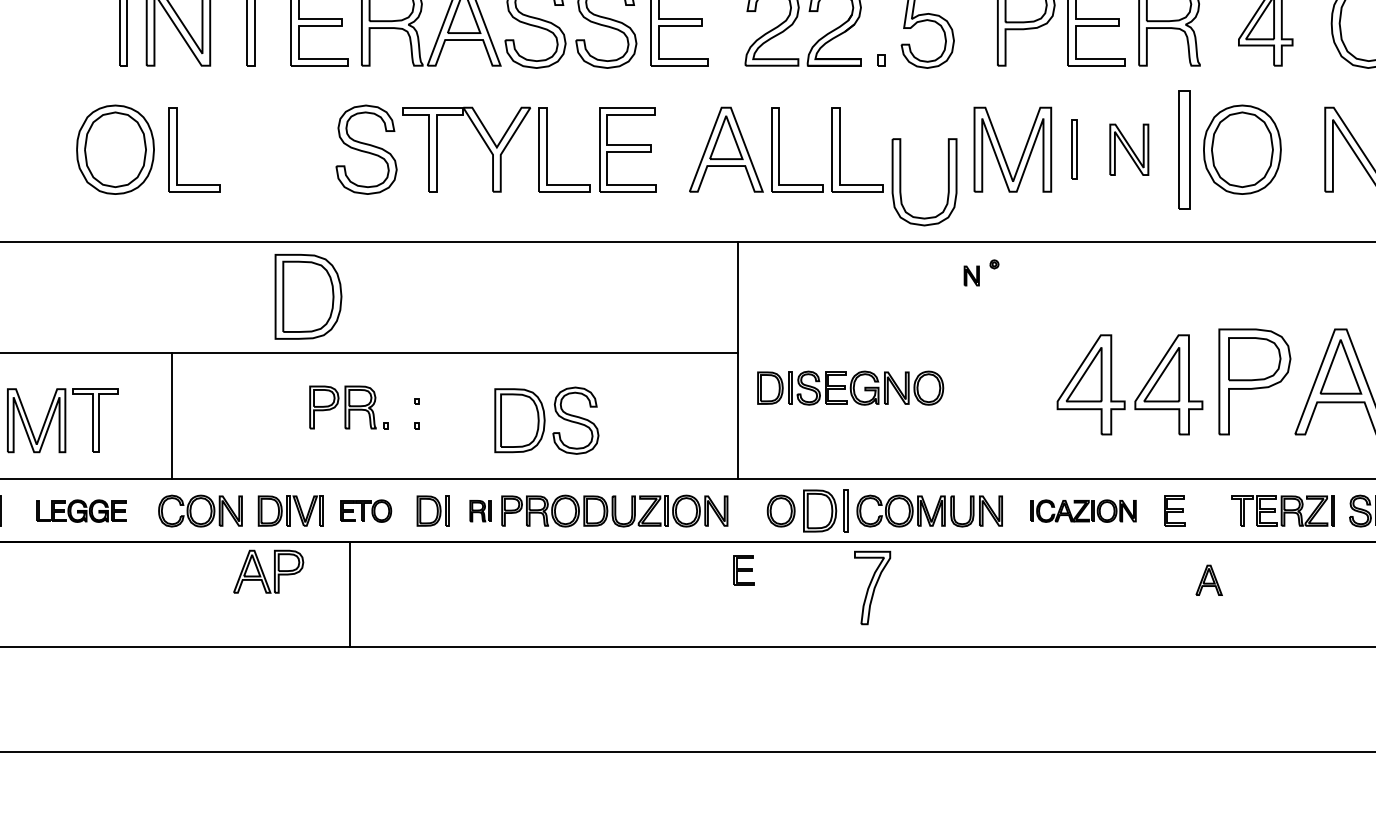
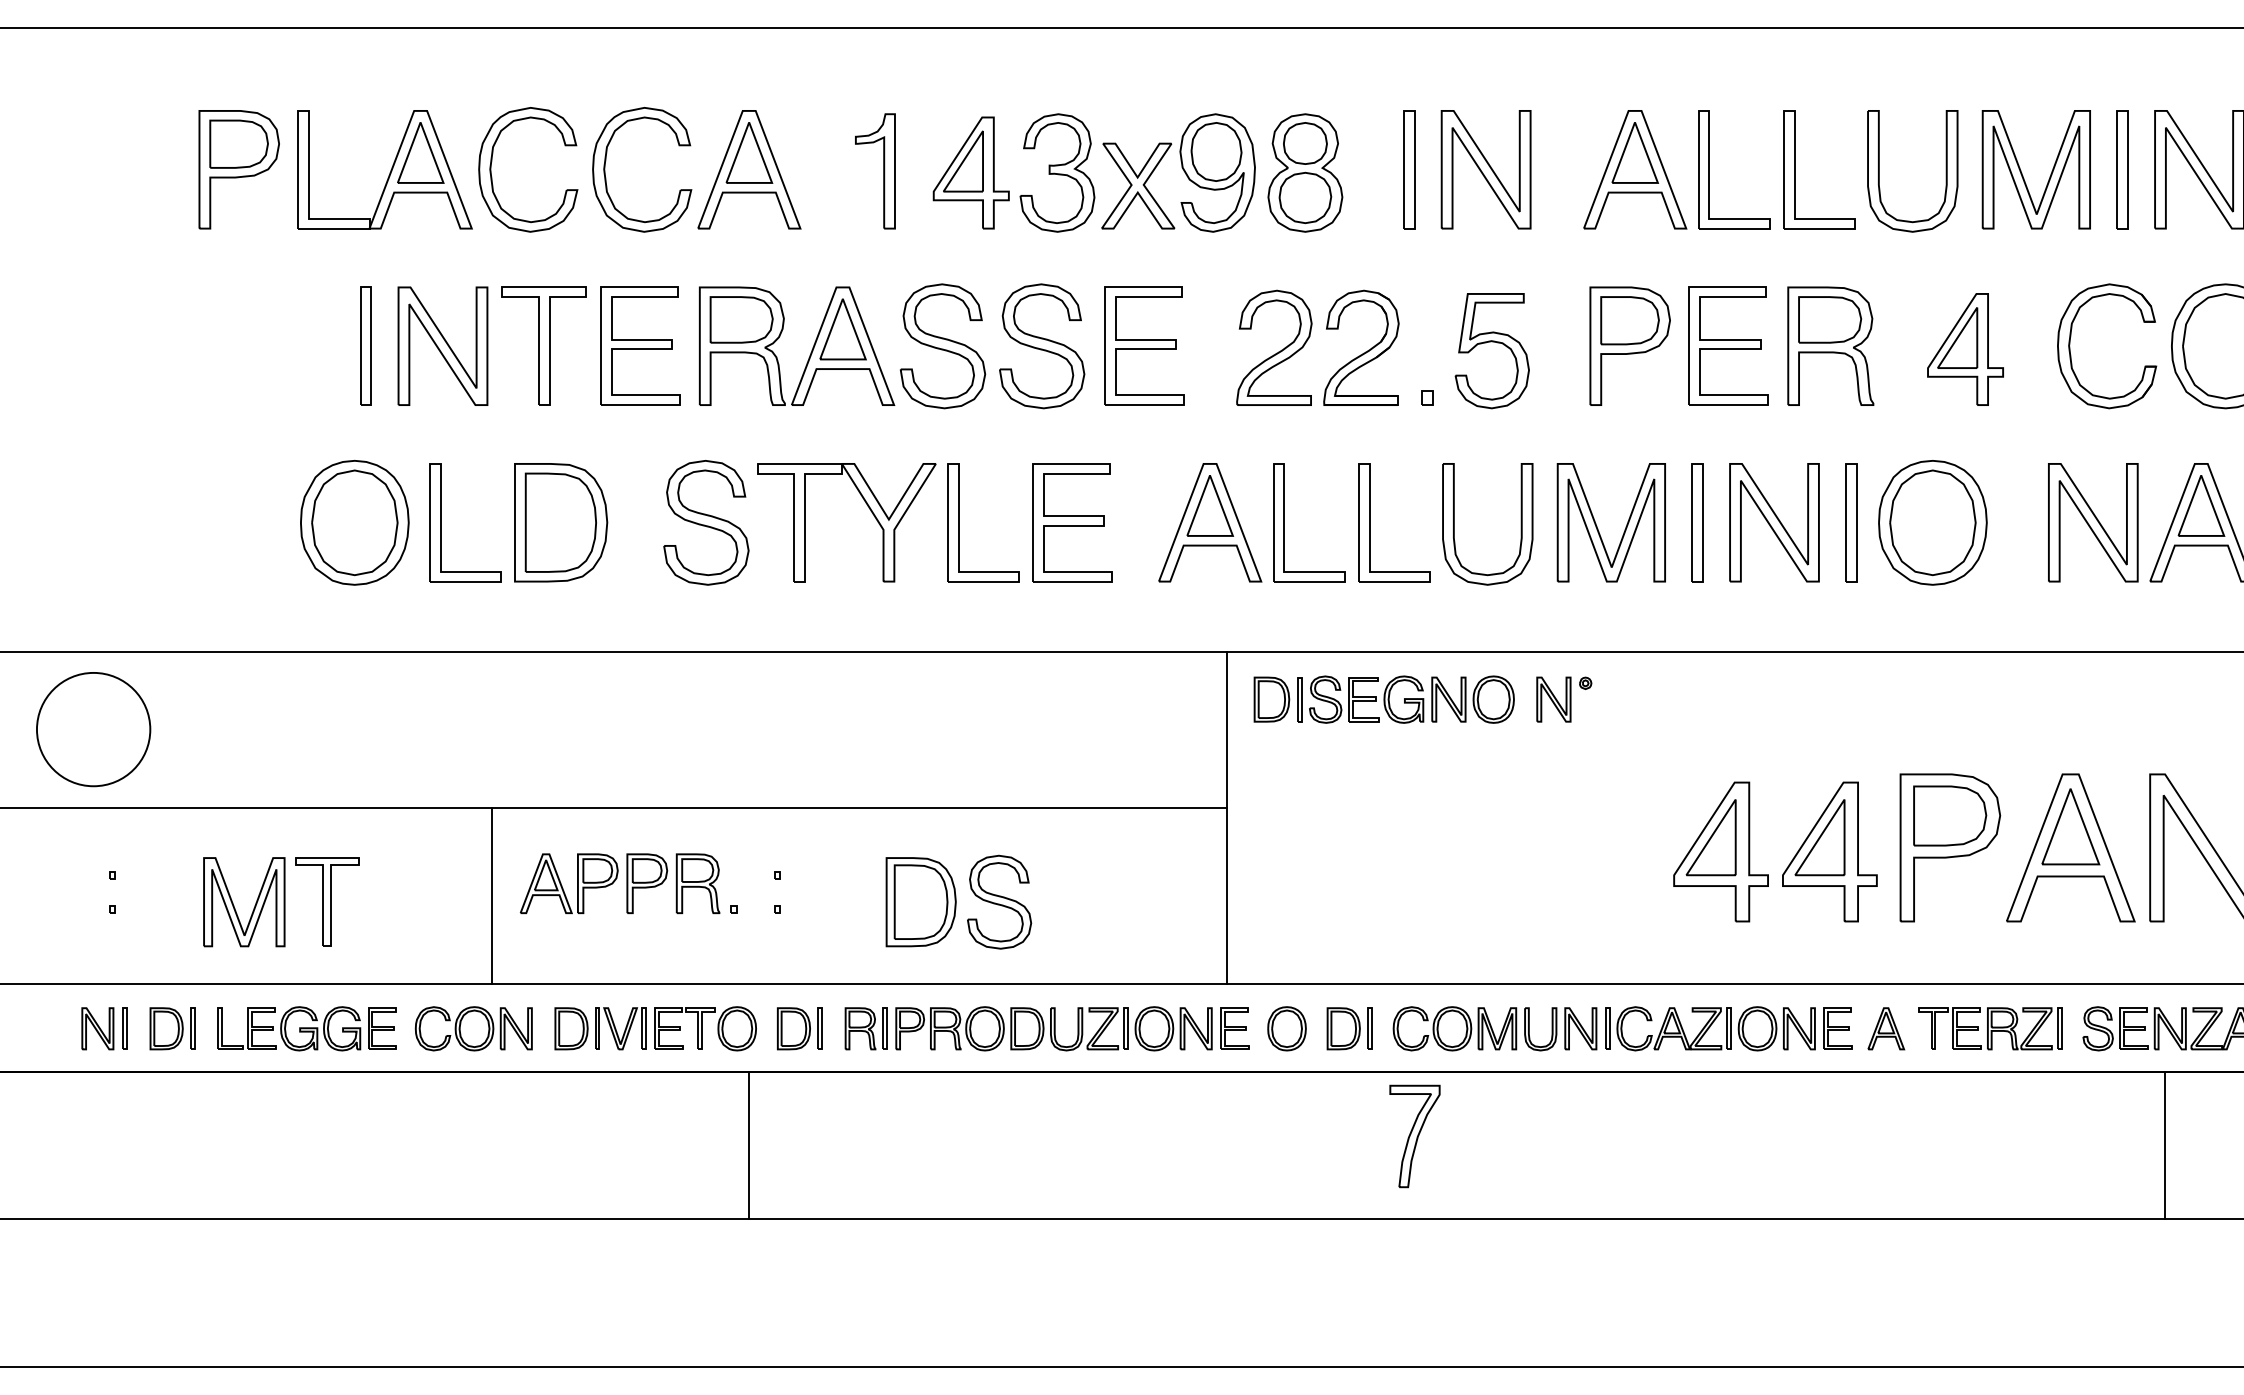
part: (1074, 149) -> (1697, 522), size x1.43
part: (1129, 149) -> (1774, 522), size x1.67
part: (1184, 149) -> (1851, 522), size x0.71
part: (900, 182) -> (1454, 524), moved
part: (971, 275) -> (1553, 699), size x1.67
part: (308, 296) -> (561, 522), moved
part: (850, 388) -> (1383, 699), moved
line: (172, 415) -> (491, 895), moved
part: (81, 510) -> (306, 1028), size x1.43
part: (365, 510) -> (705, 1028), size x1.43
part: (480, 510) -> (865, 1028), size x1.43
part: (825, 510) -> (1349, 1028), size x0.71
part: (1083, 510) -> (1710, 1028), size x1.43
part: (743, 570) -> (1234, 1028), moved
part: (263, 573) -> (562, 885), moved
part: (1209, 580) -> (1886, 1028), moved
line: (349, 594) -> (748, 1145), moved

